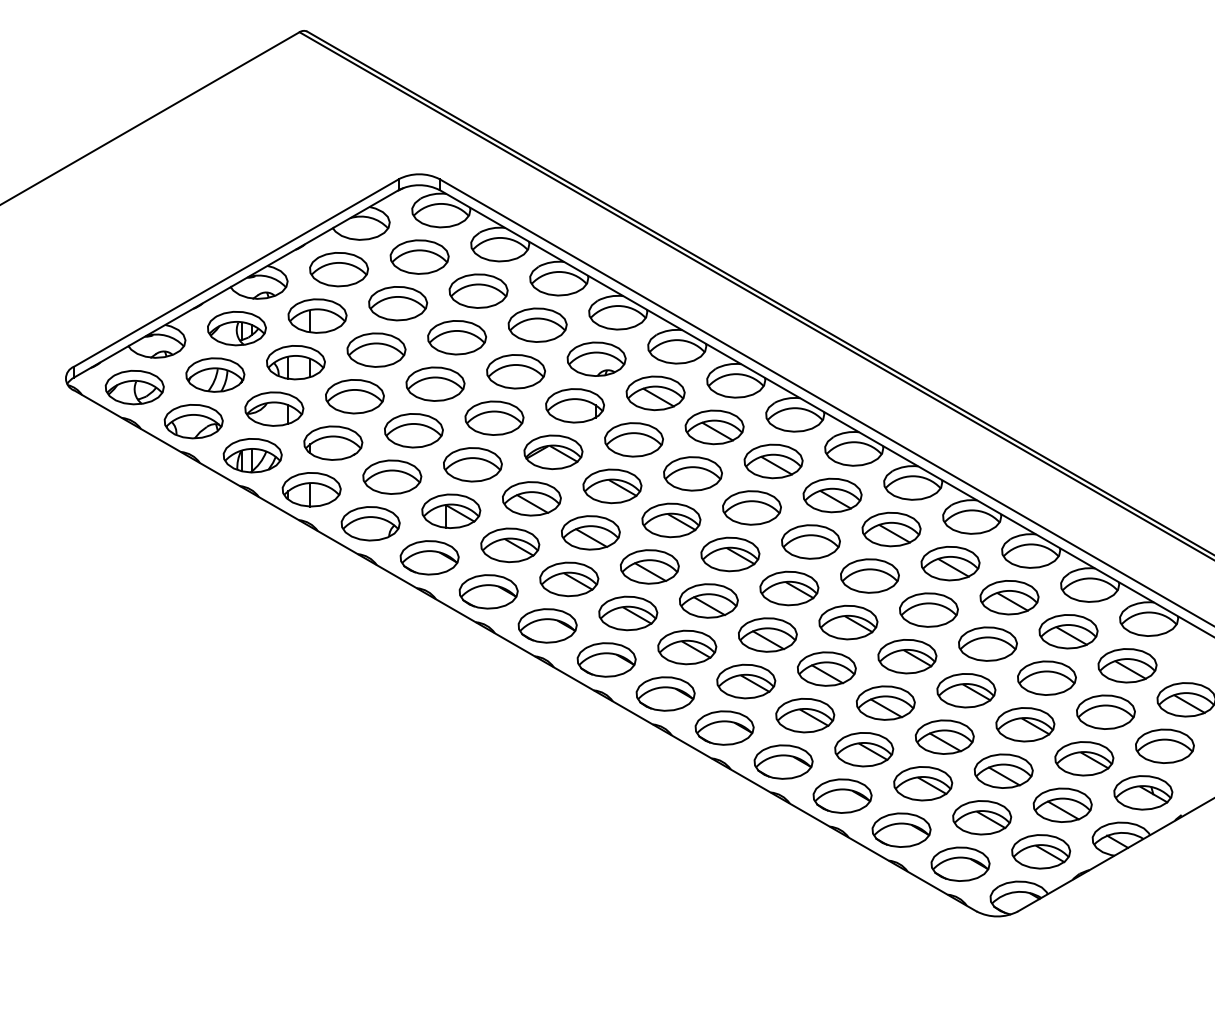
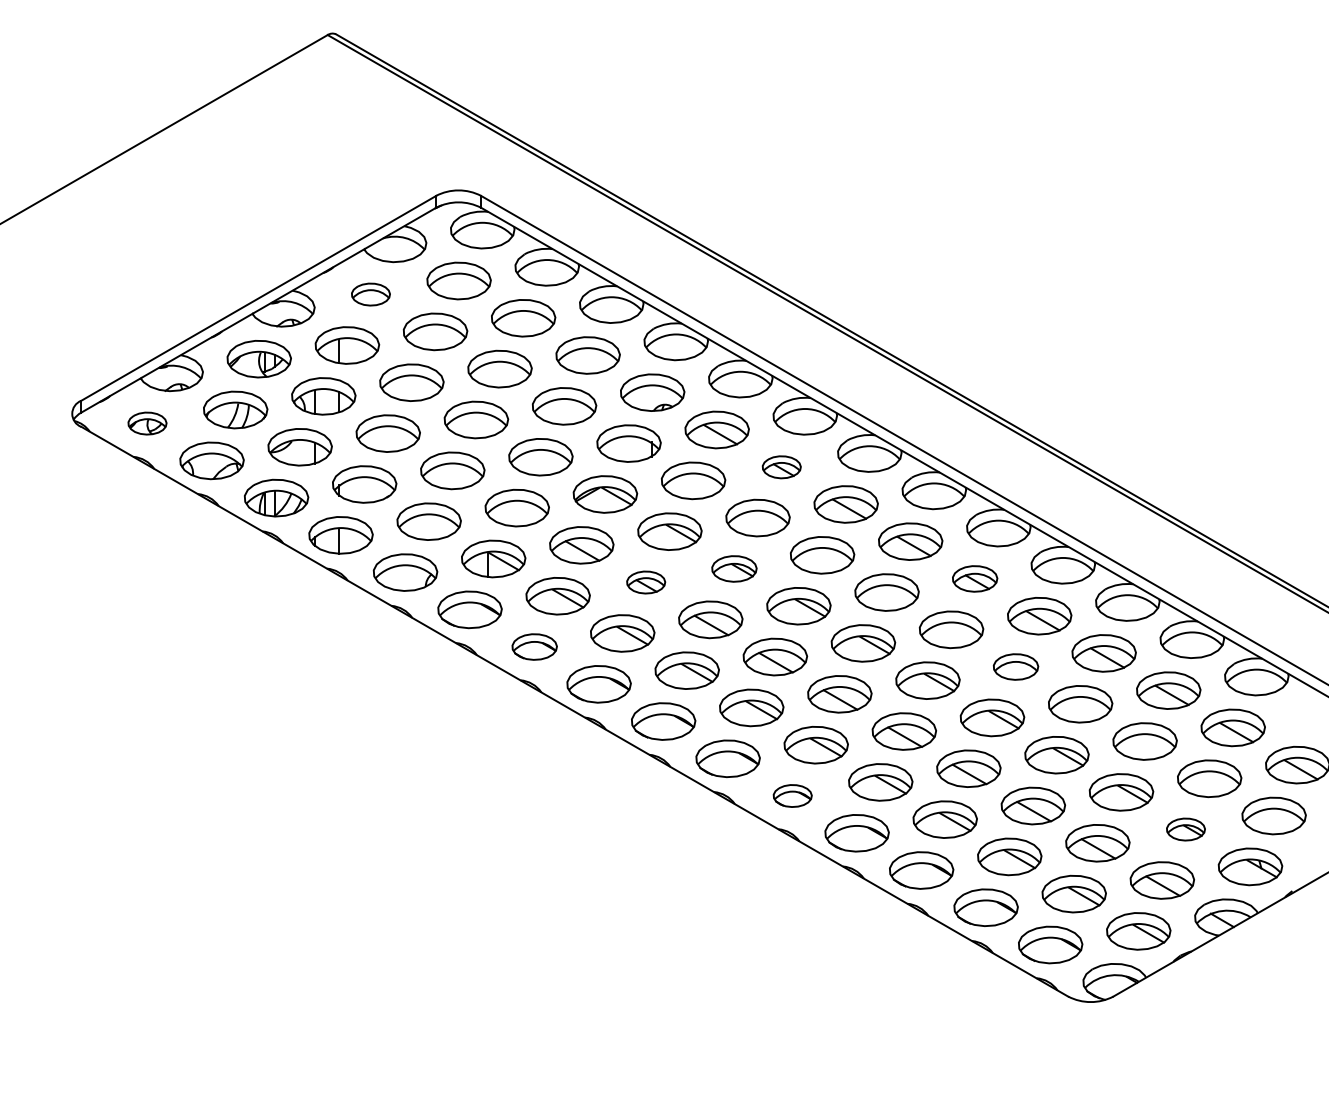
part: (338, 269) -> (370, 294), size x0.6
part: (134, 387) -> (147, 423), size x0.6
part: (714, 427) -> (781, 467), size x0.6
part: (671, 520) -> (734, 568), size x0.7
part: (890, 529) -> (974, 578), size x0.7
part: (590, 532) -> (645, 582), size x0.6
part: (488, 591) -> (534, 646), size x0.7
part: (928, 609) -> (1015, 666), size x0.7
part: (724, 727) -> (792, 795), size x0.6
part: (1083, 758) -> (1185, 829), size x0.6

